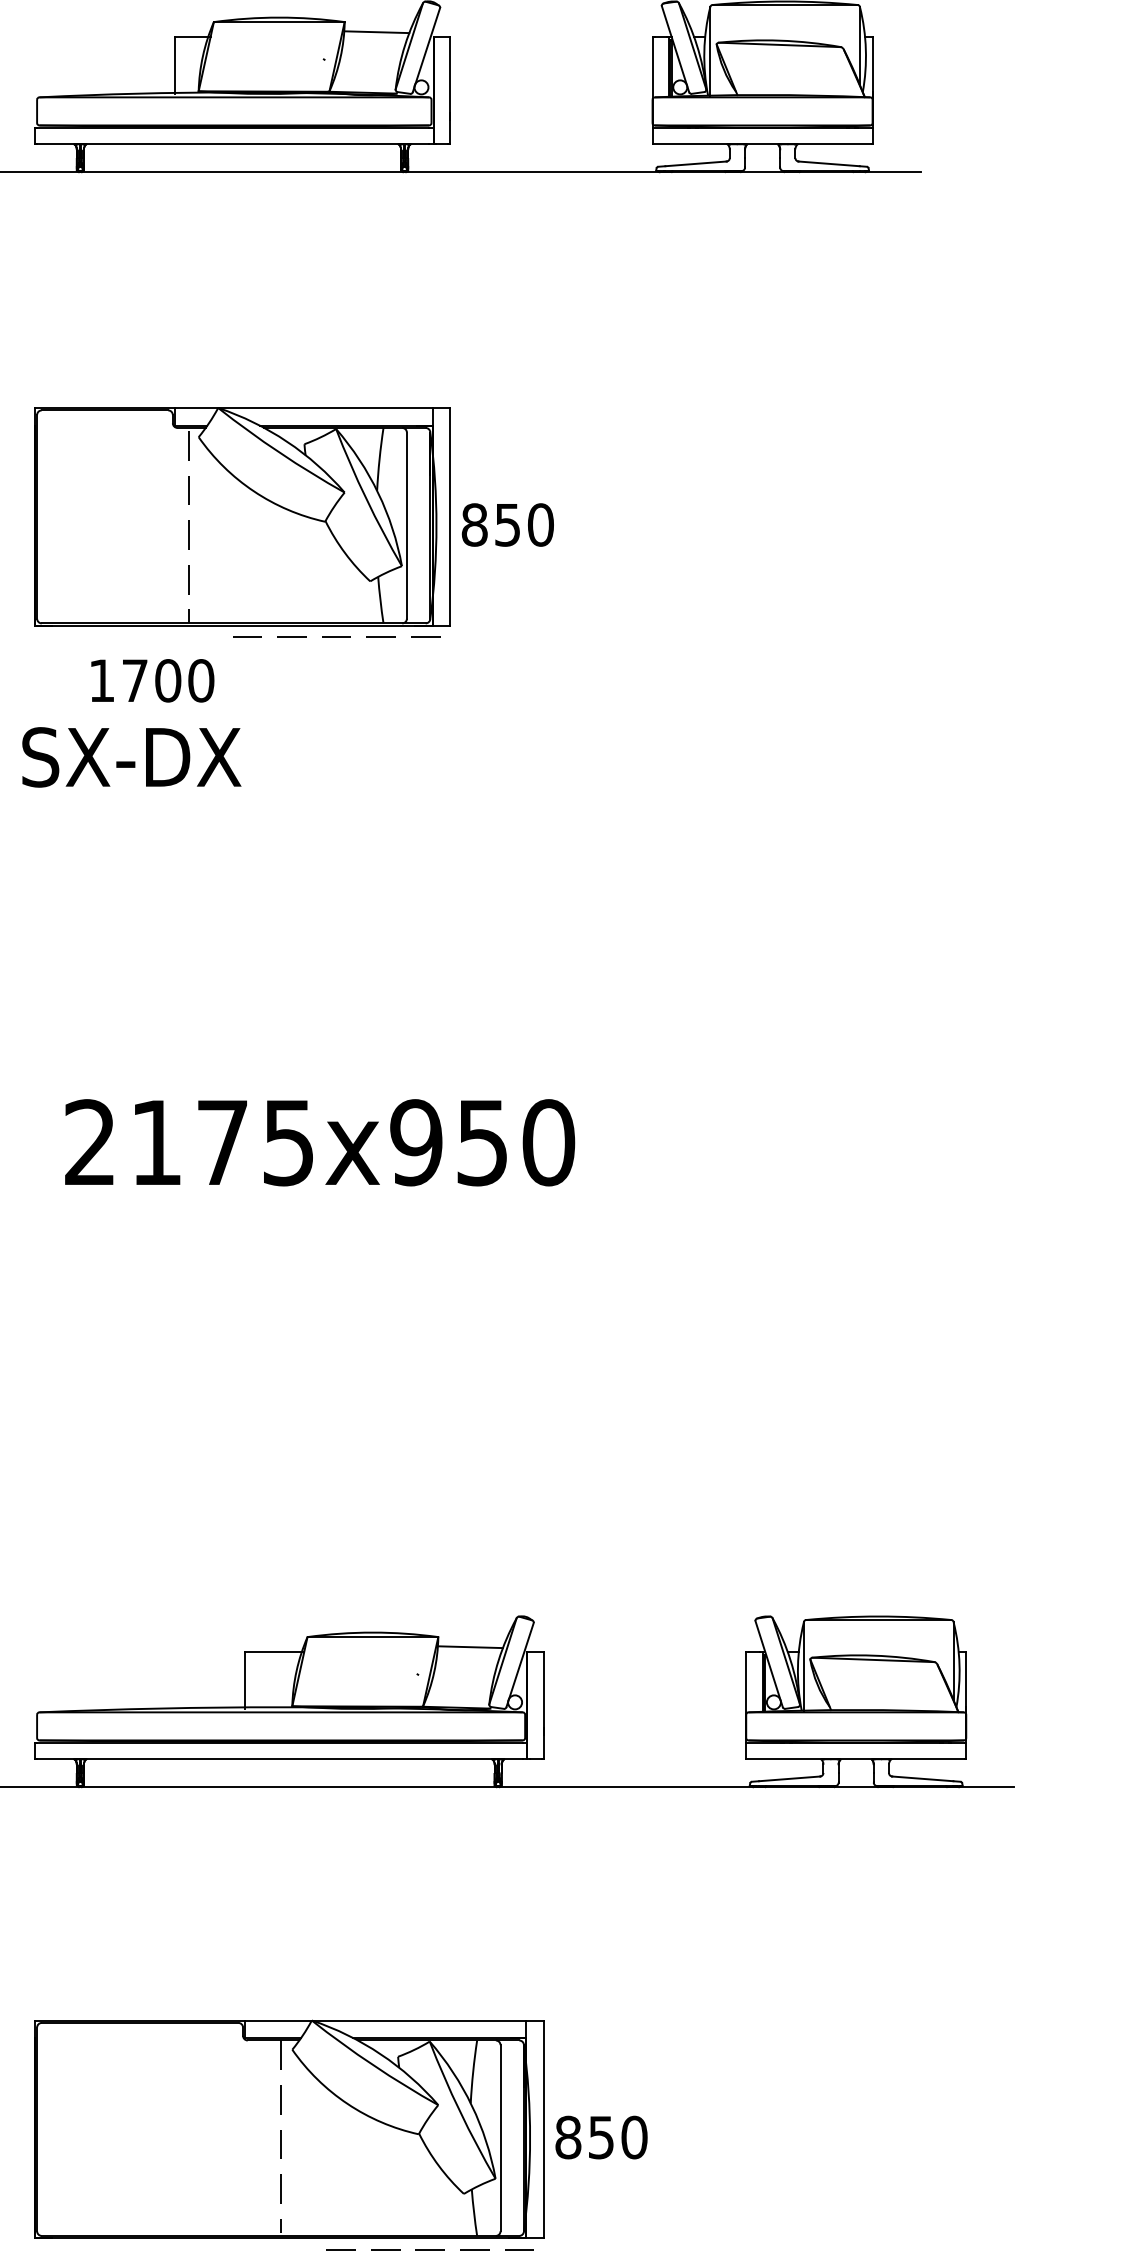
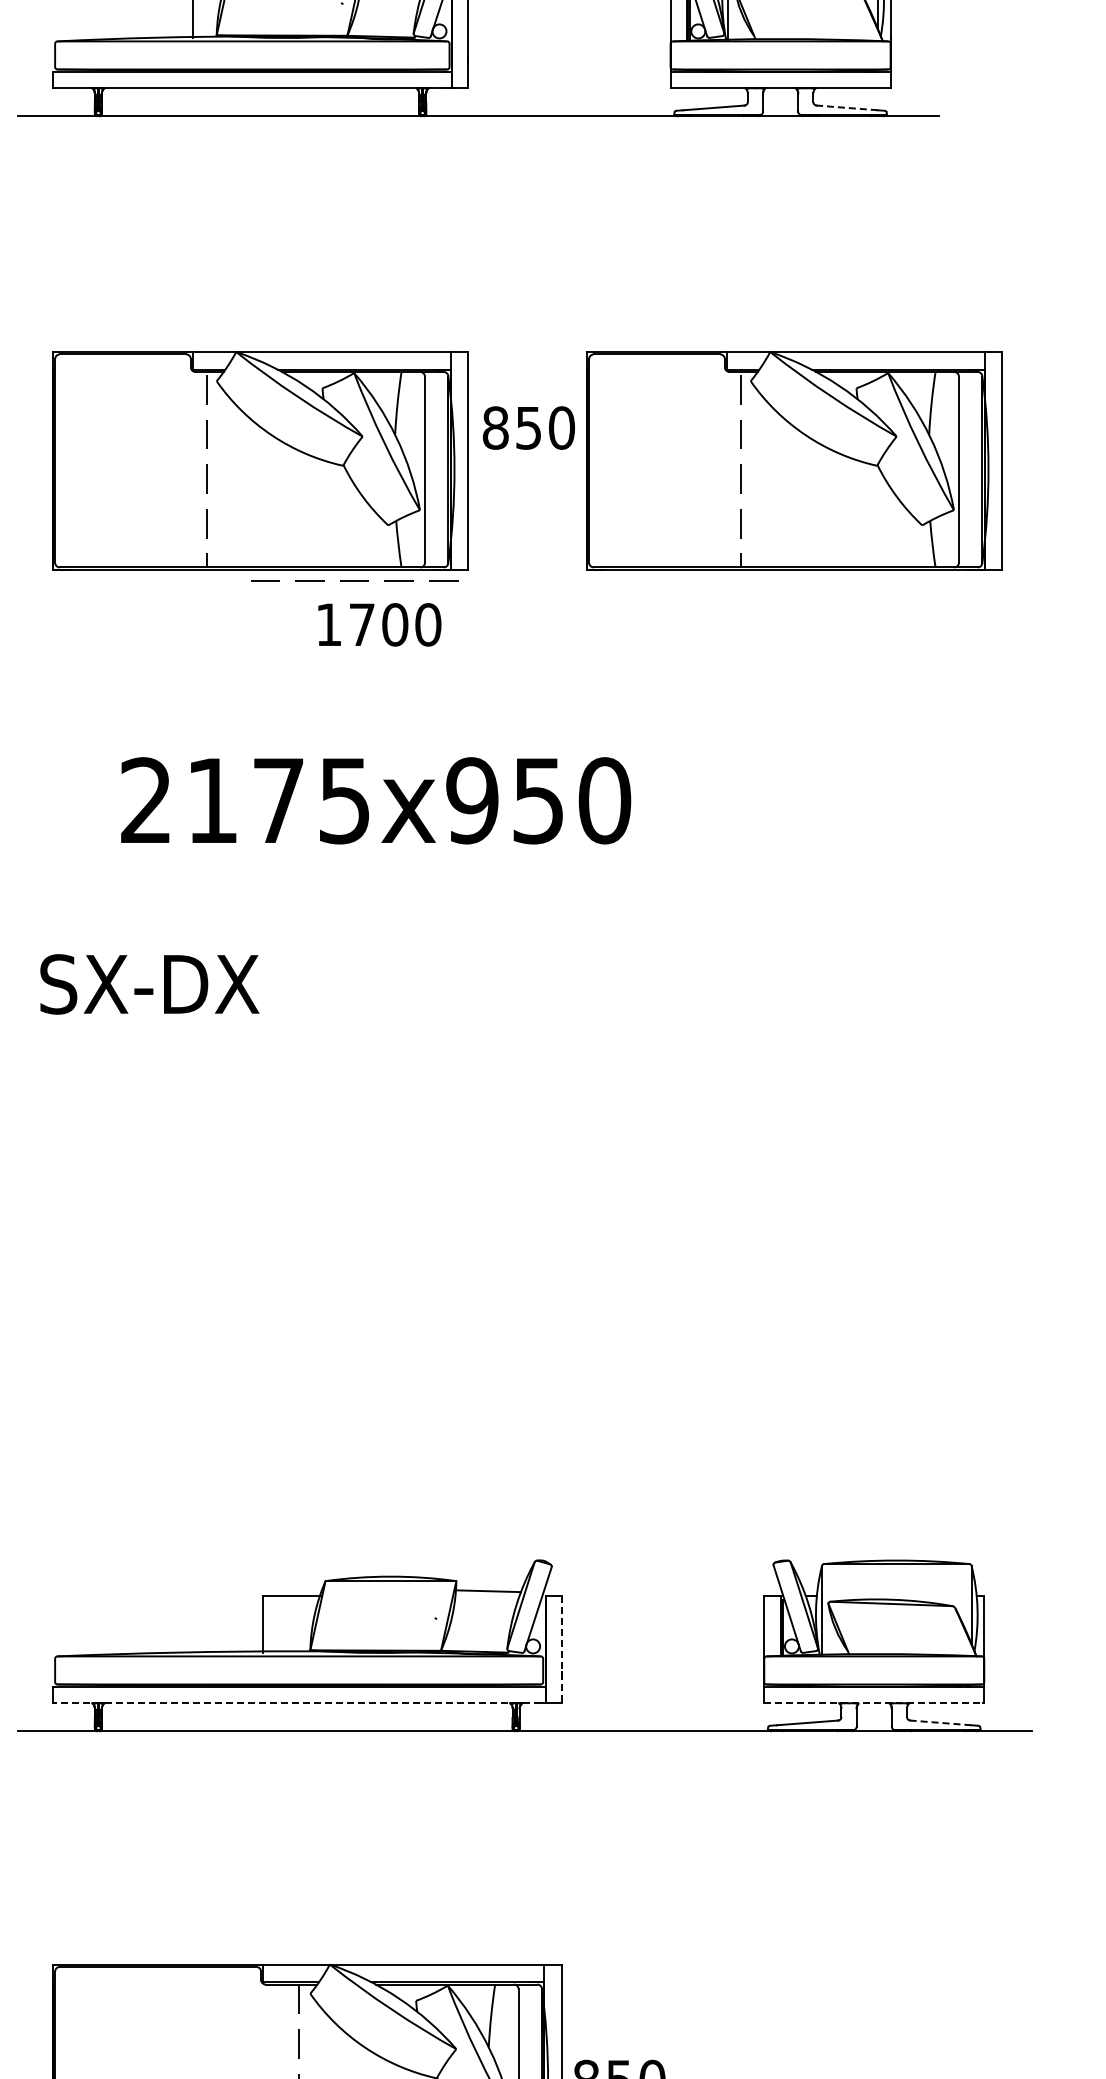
line: (829, 163) -> (847, 107), solid -> dashed
part: (776, 516) -> (794, 460), added
text: (507, 524) -> (528, 427), moved
text: (152, 680) -> (379, 624), moved
text: (131, 757) -> (149, 984), moved
text: (320, 1142) -> (376, 800), moved
line: (543, 1706) -> (561, 1650), solid -> dashed
line: (279, 1759) -> (297, 1703), solid -> dashed
line: (855, 1759) -> (873, 1703), solid -> dashed
line: (922, 1778) -> (940, 1722), solid -> dashed

